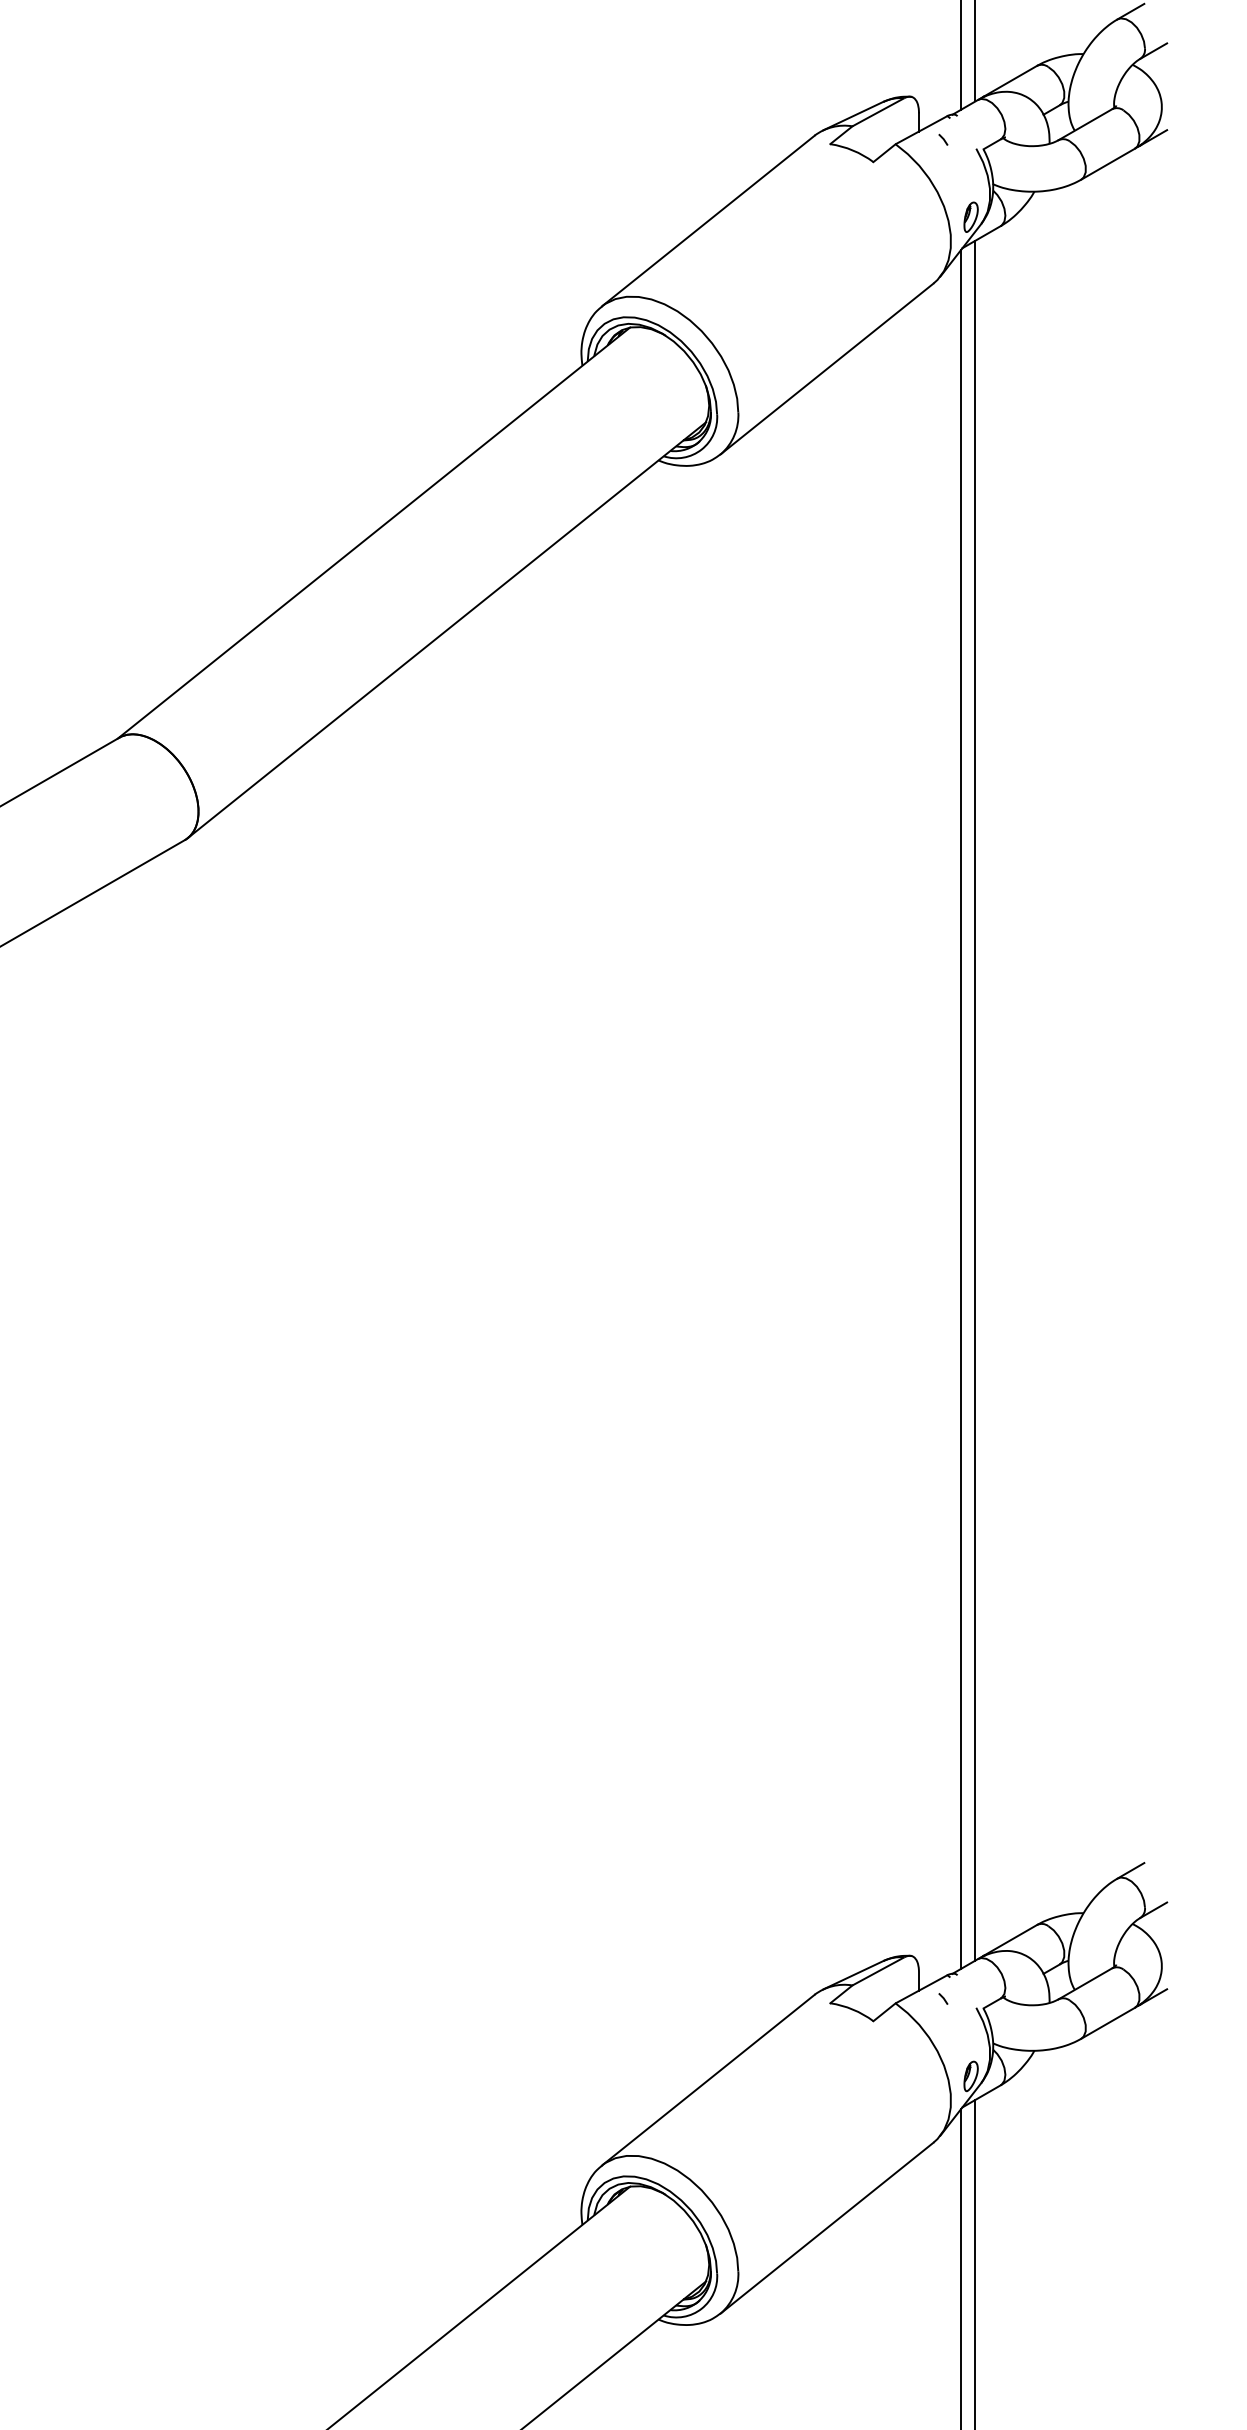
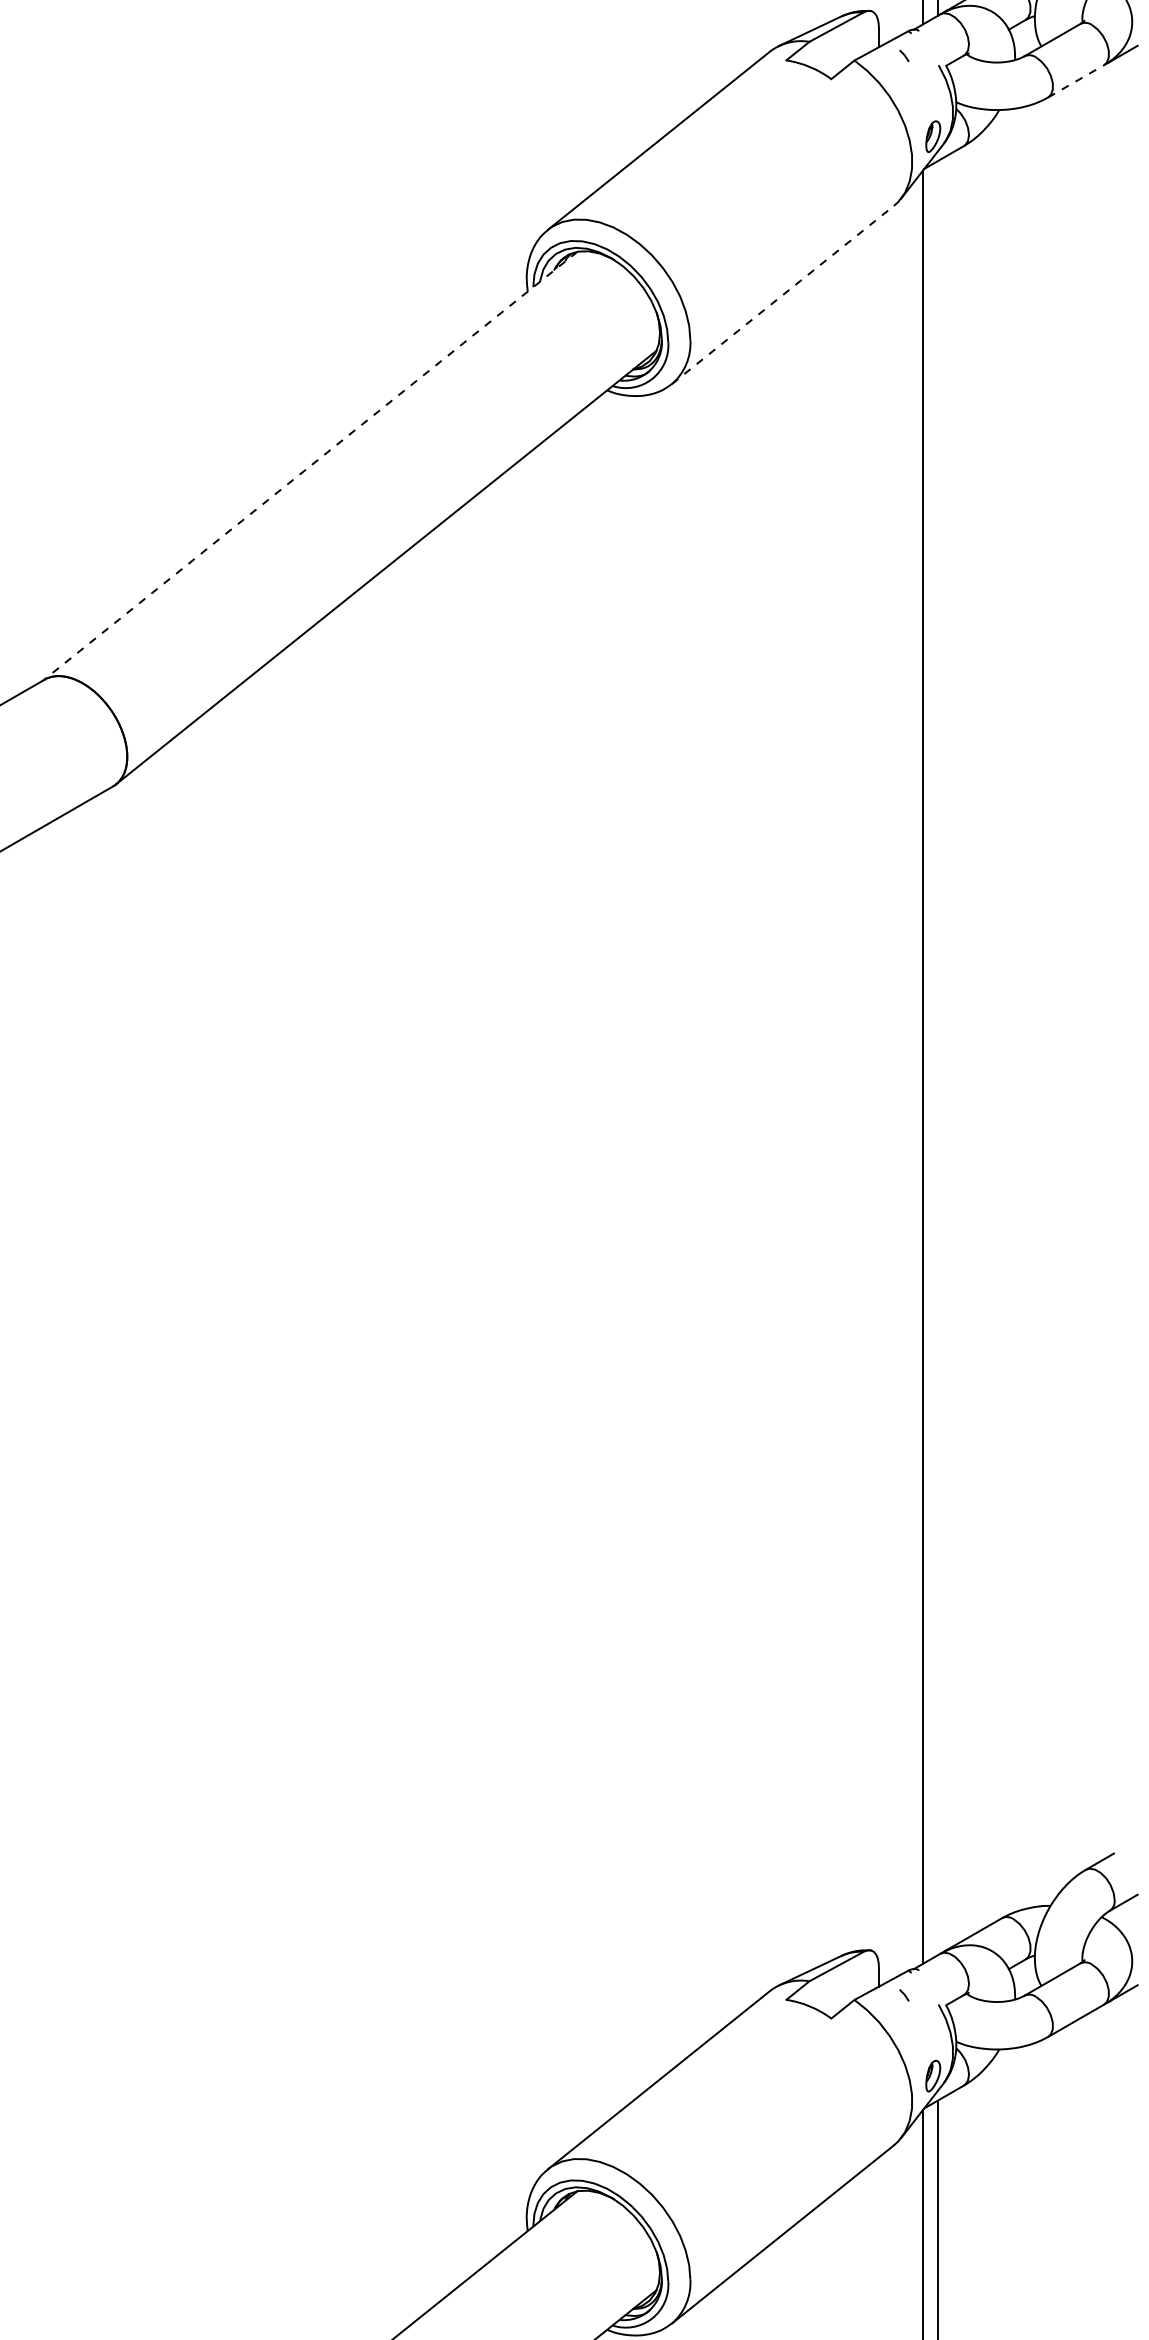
line: (1108, 164) -> (1076, 81), solid -> dashed
line: (827, 368) -> (783, 294), solid -> dashed
line: (373, 533) -> (309, 466), solid -> dashed
line: (975, 1100) -> (937, 1058), removed

